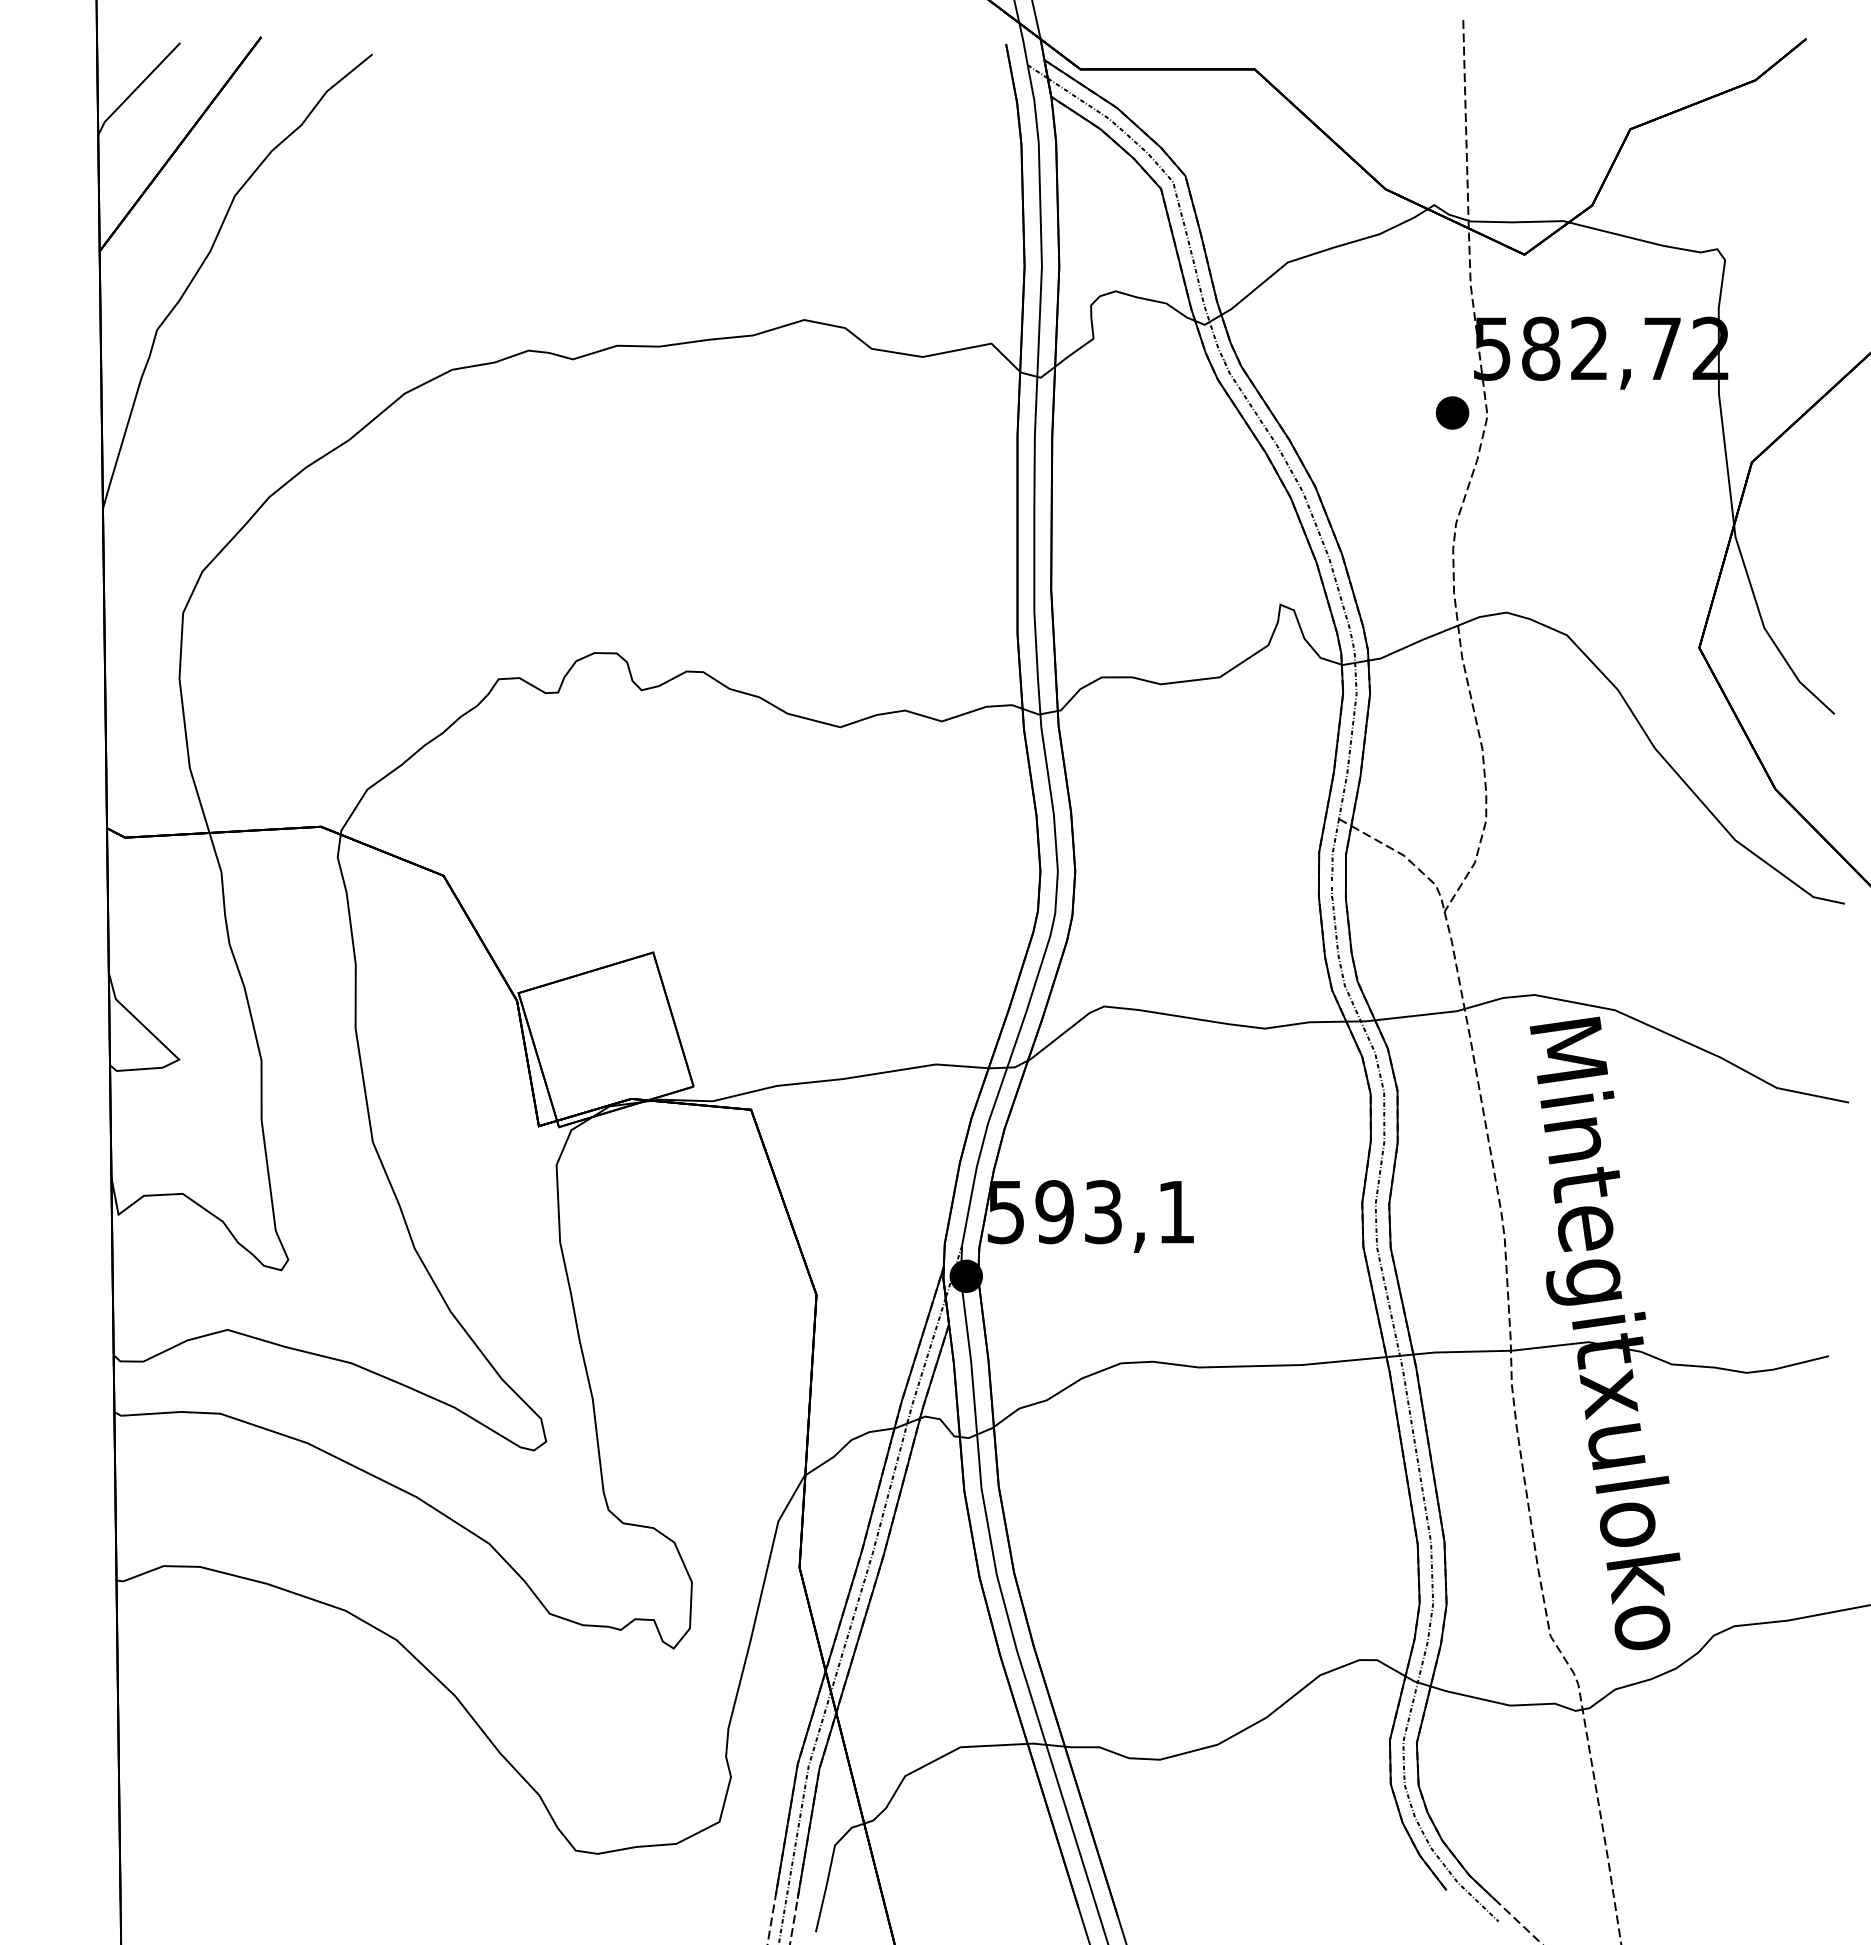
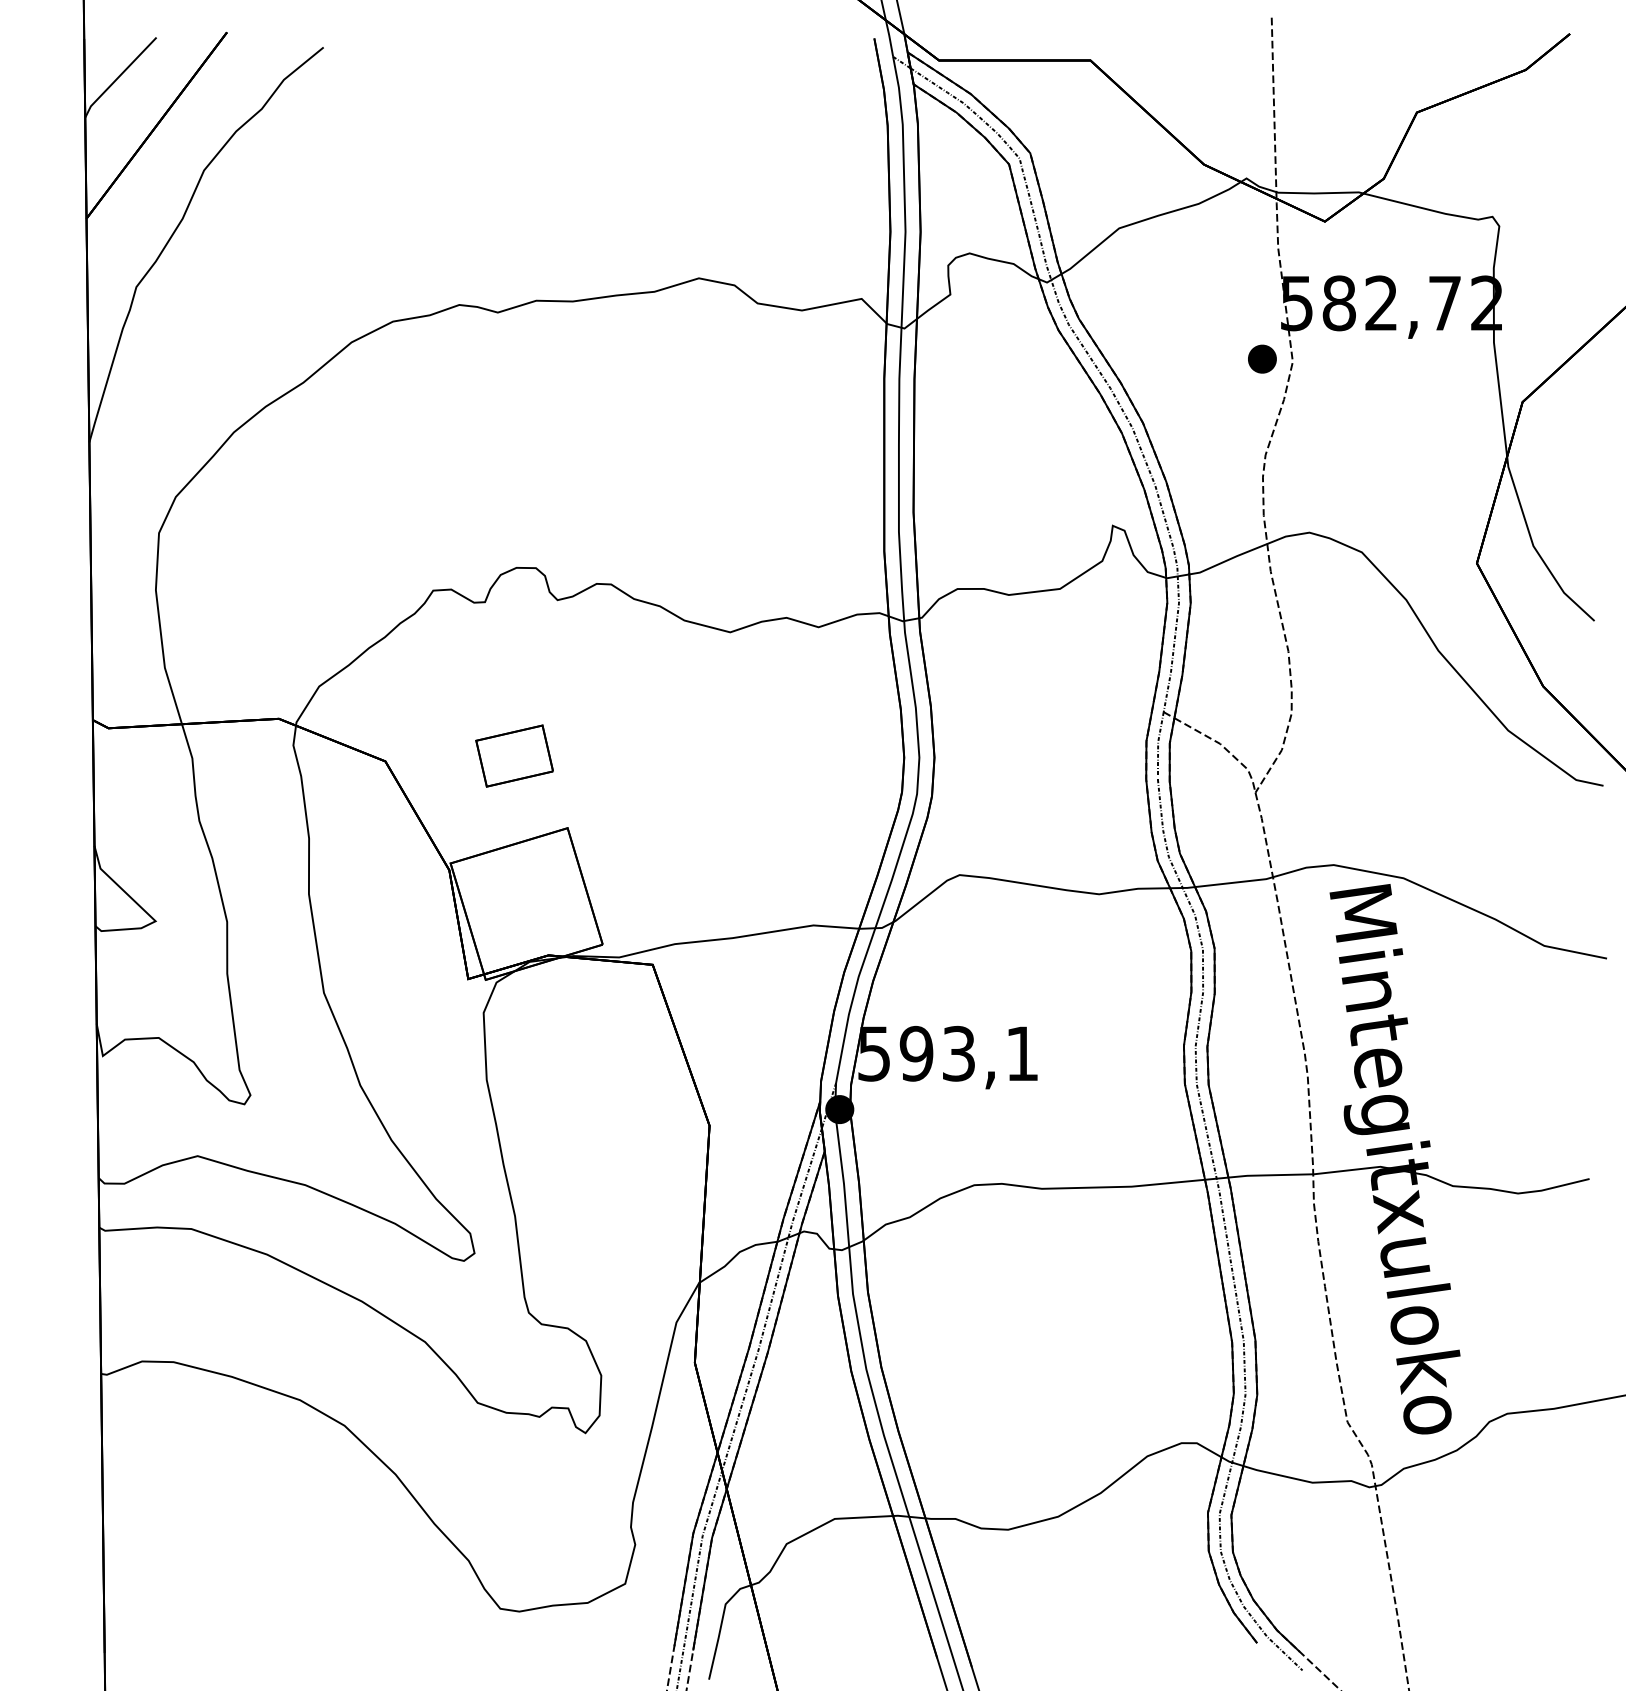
part: (592, 869) -> (514, 755), added

